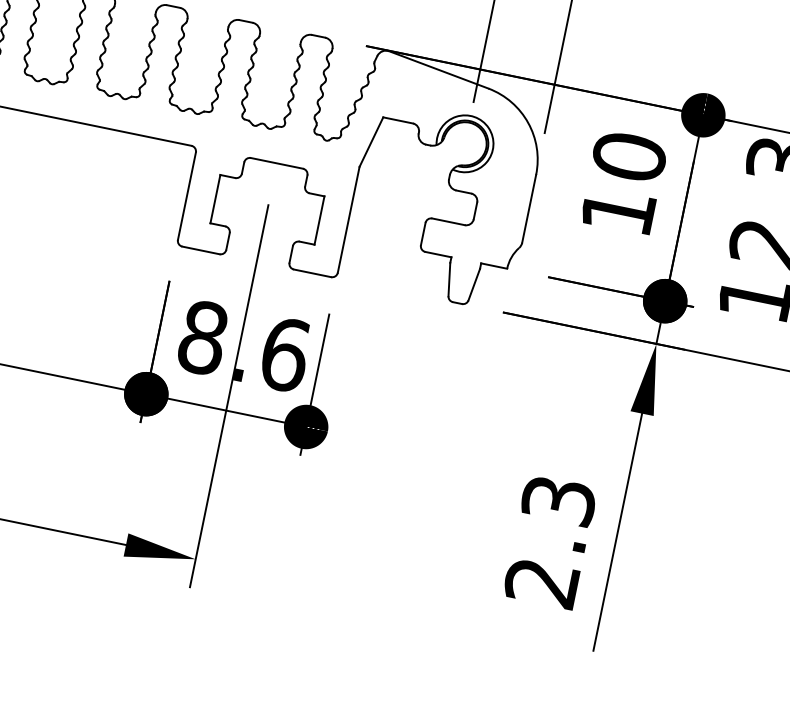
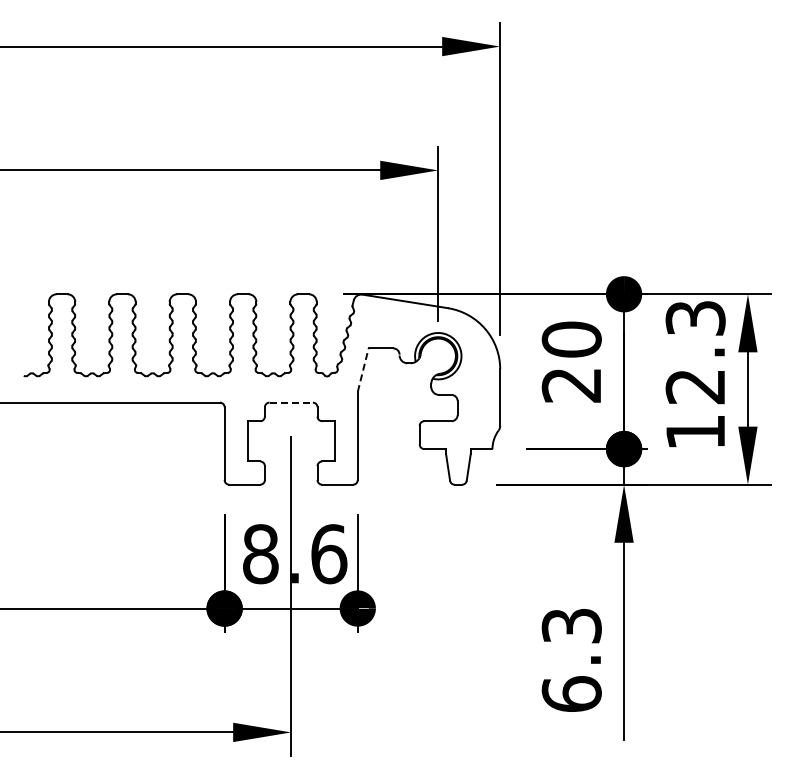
line: (371, 141) -> (363, 369), solid -> dashed
line: (277, 163) -> (291, 402), solid -> dashed
text: (616, 211) -> (570, 385), 10 -> 20
text: (541, 581) -> (571, 693), 2.3 -> 6.3

